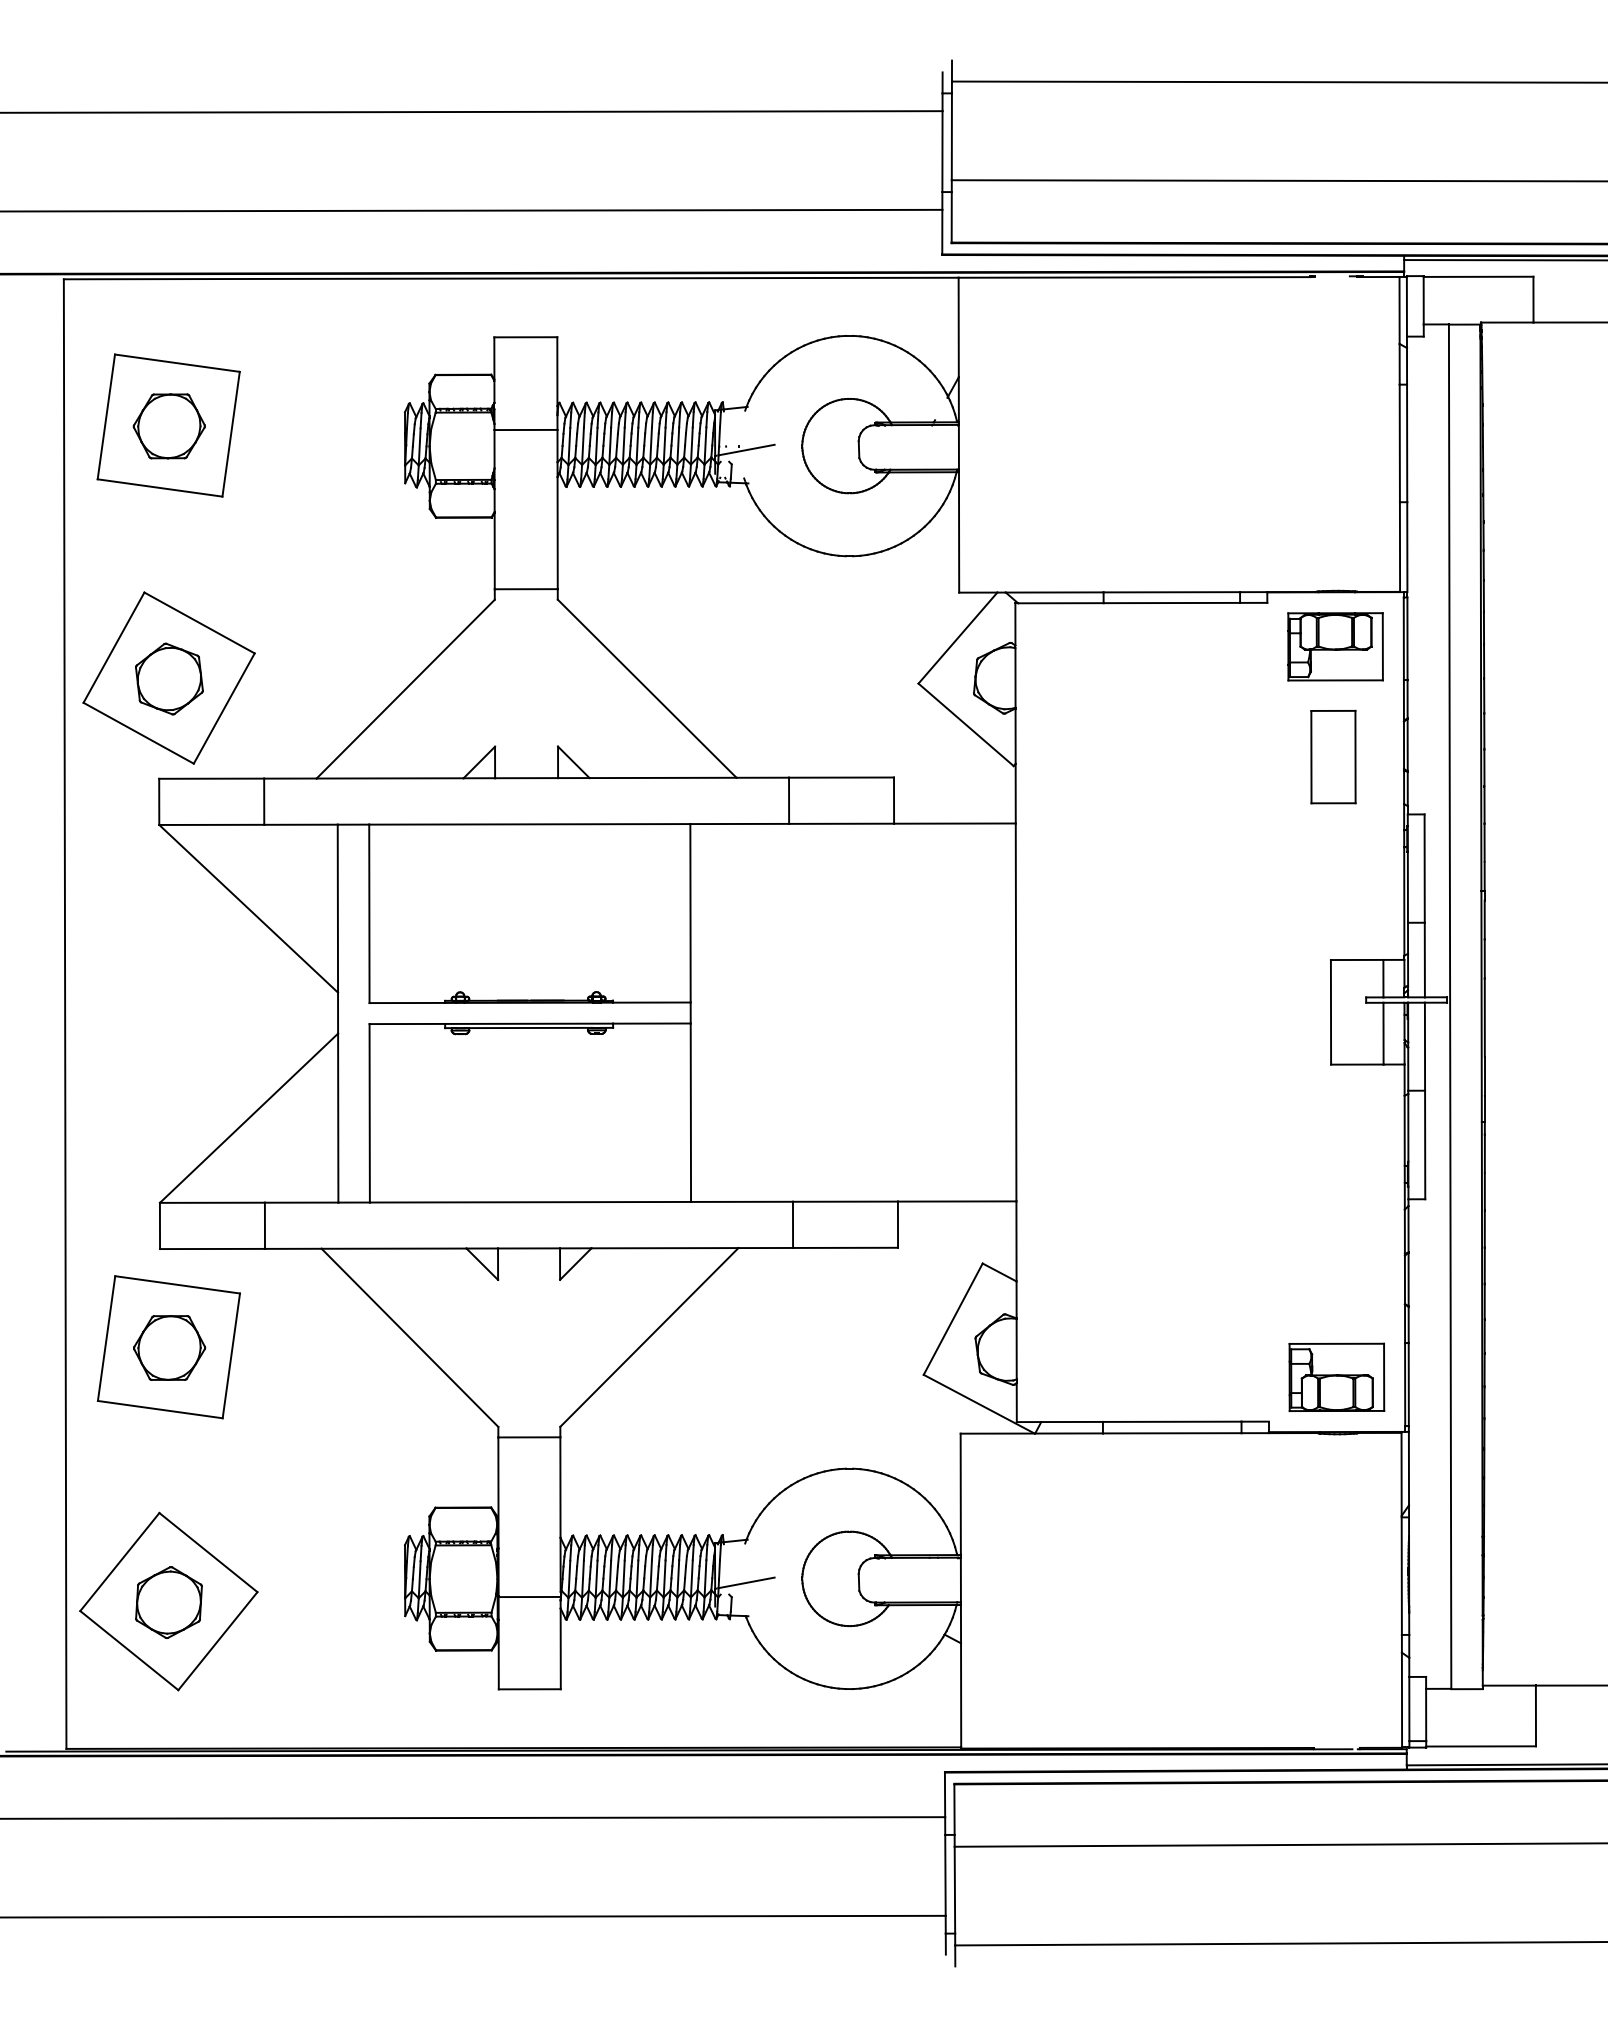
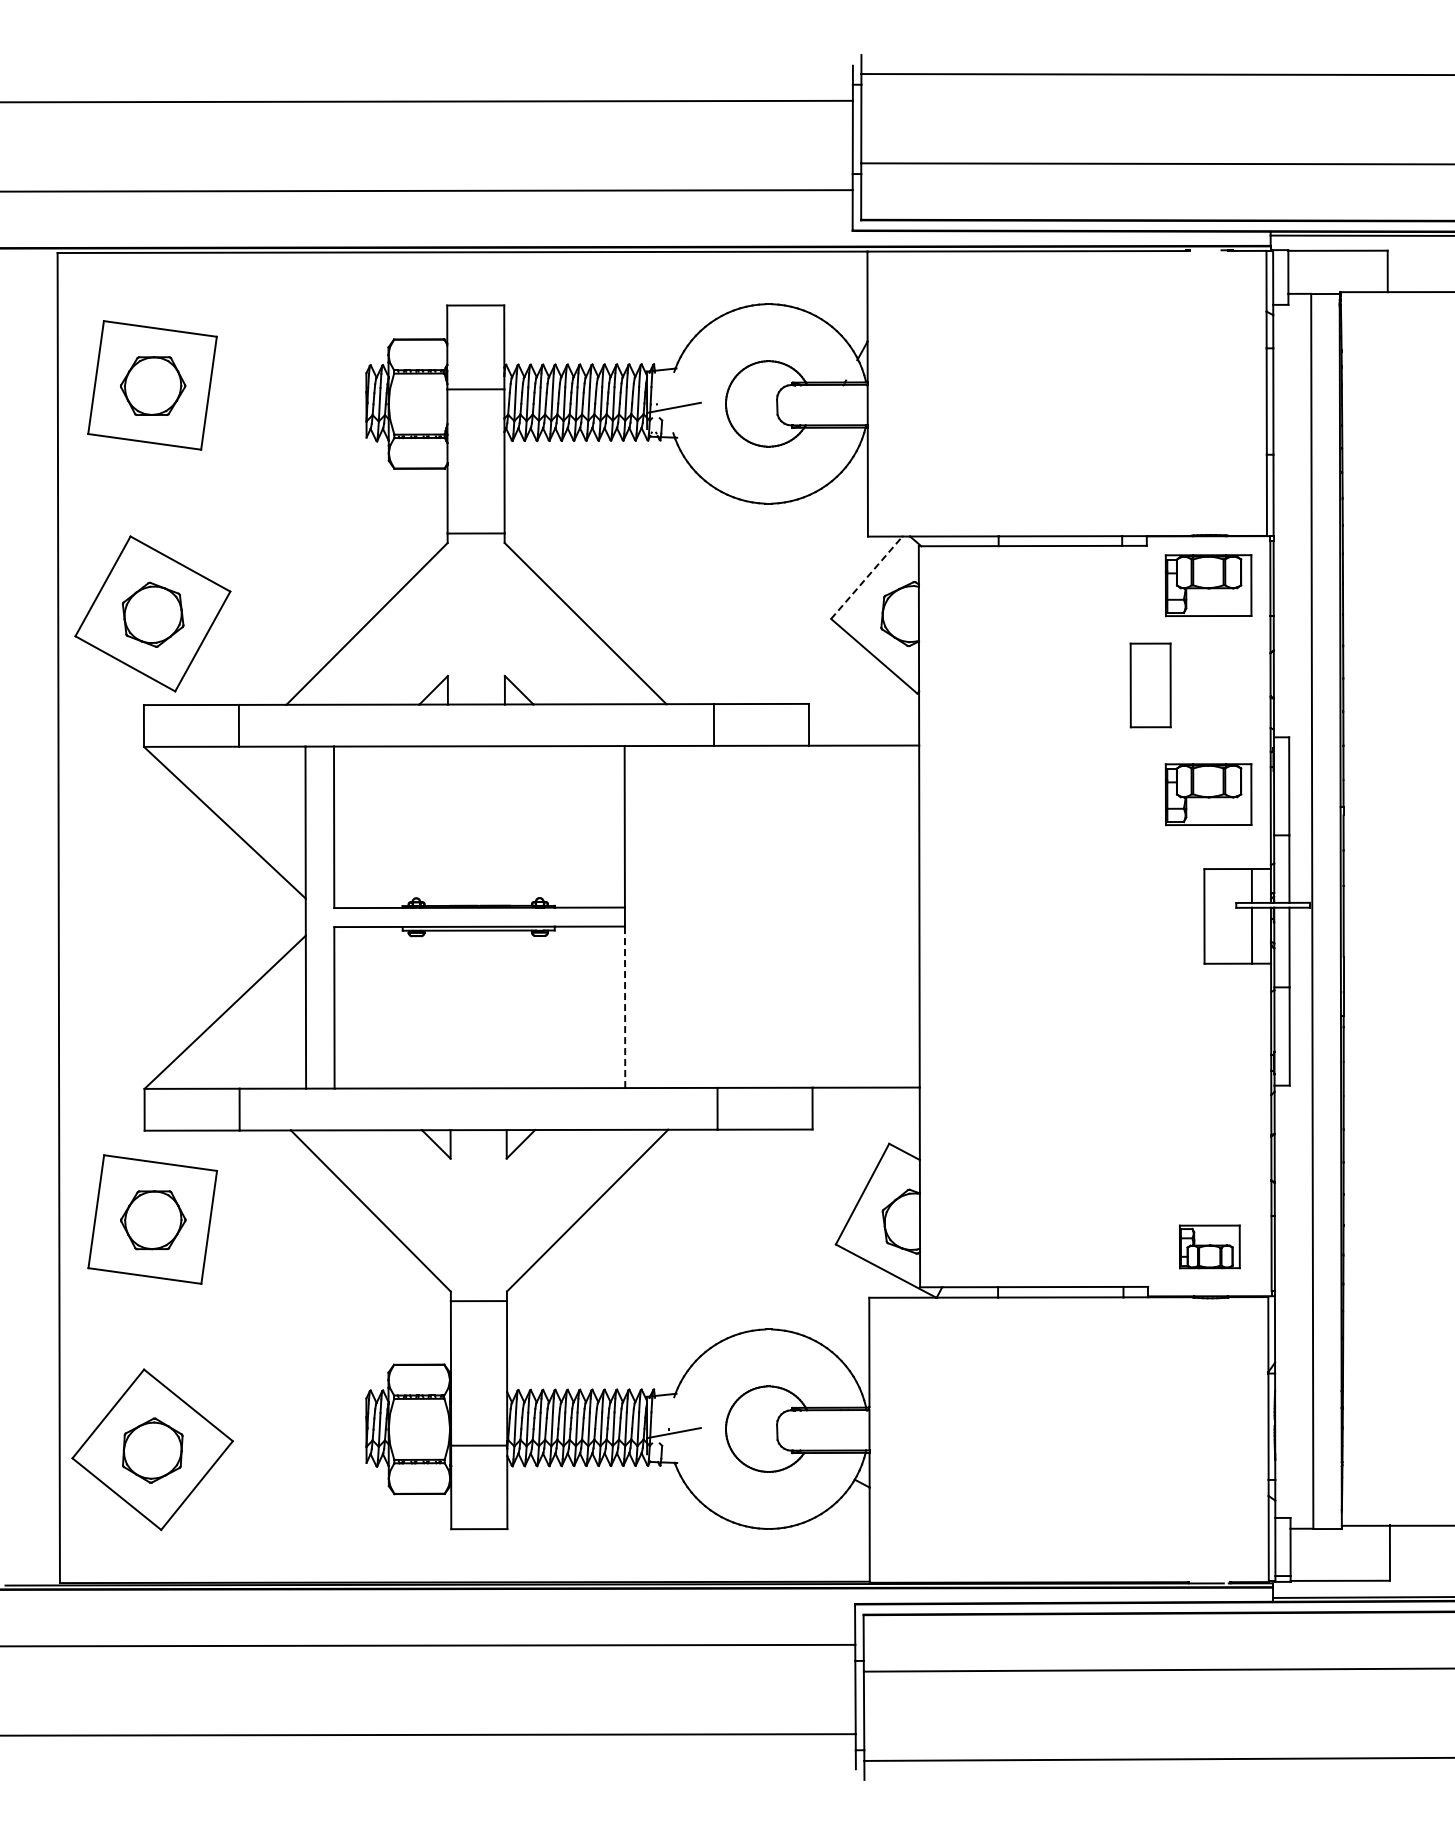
line: (957, 637) -> (866, 577), solid -> dashed
part: (1333, 757) -> (1150, 685), moved
part: (1335, 877) -> (1208, 794), added
line: (691, 1112) -> (625, 1007), solid -> dashed
part: (1336, 1377) -> (1209, 1246), size x0.7

